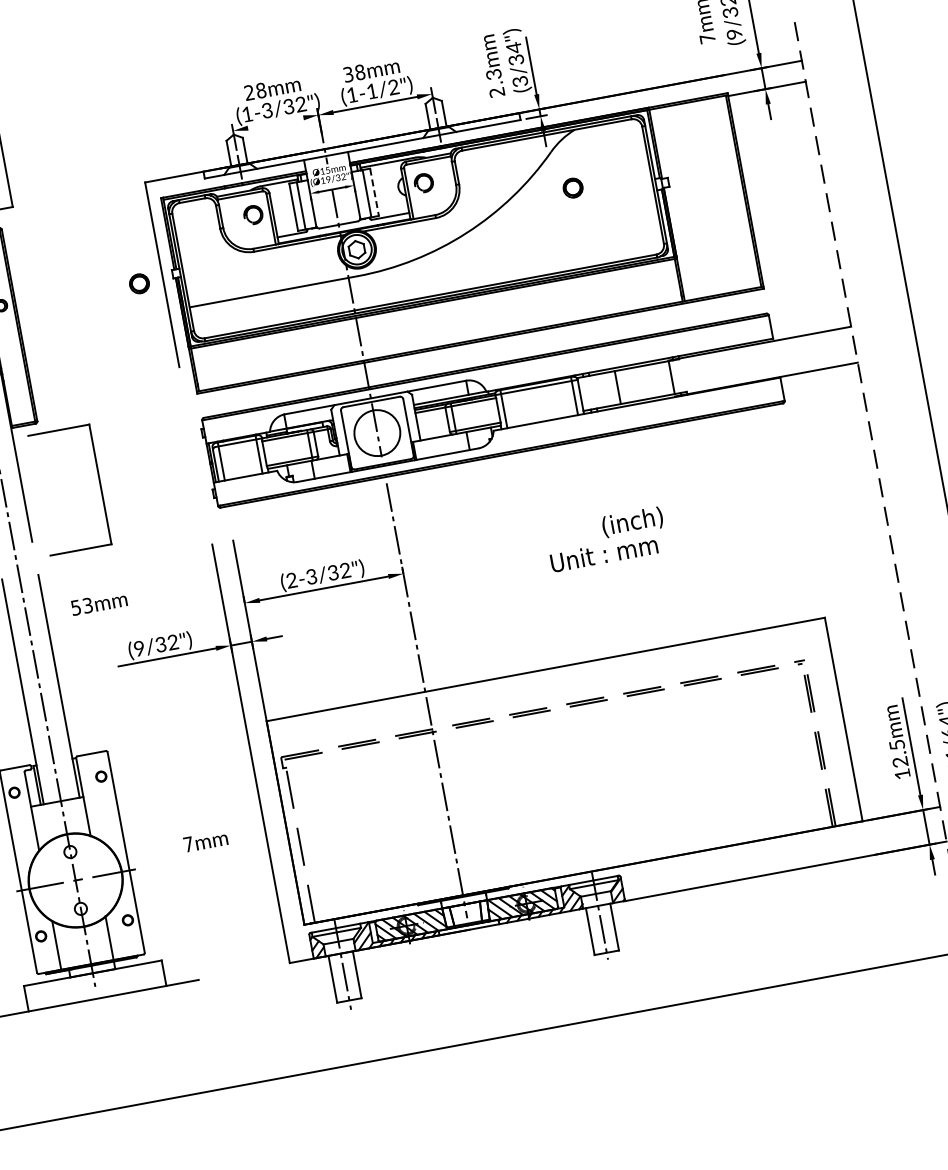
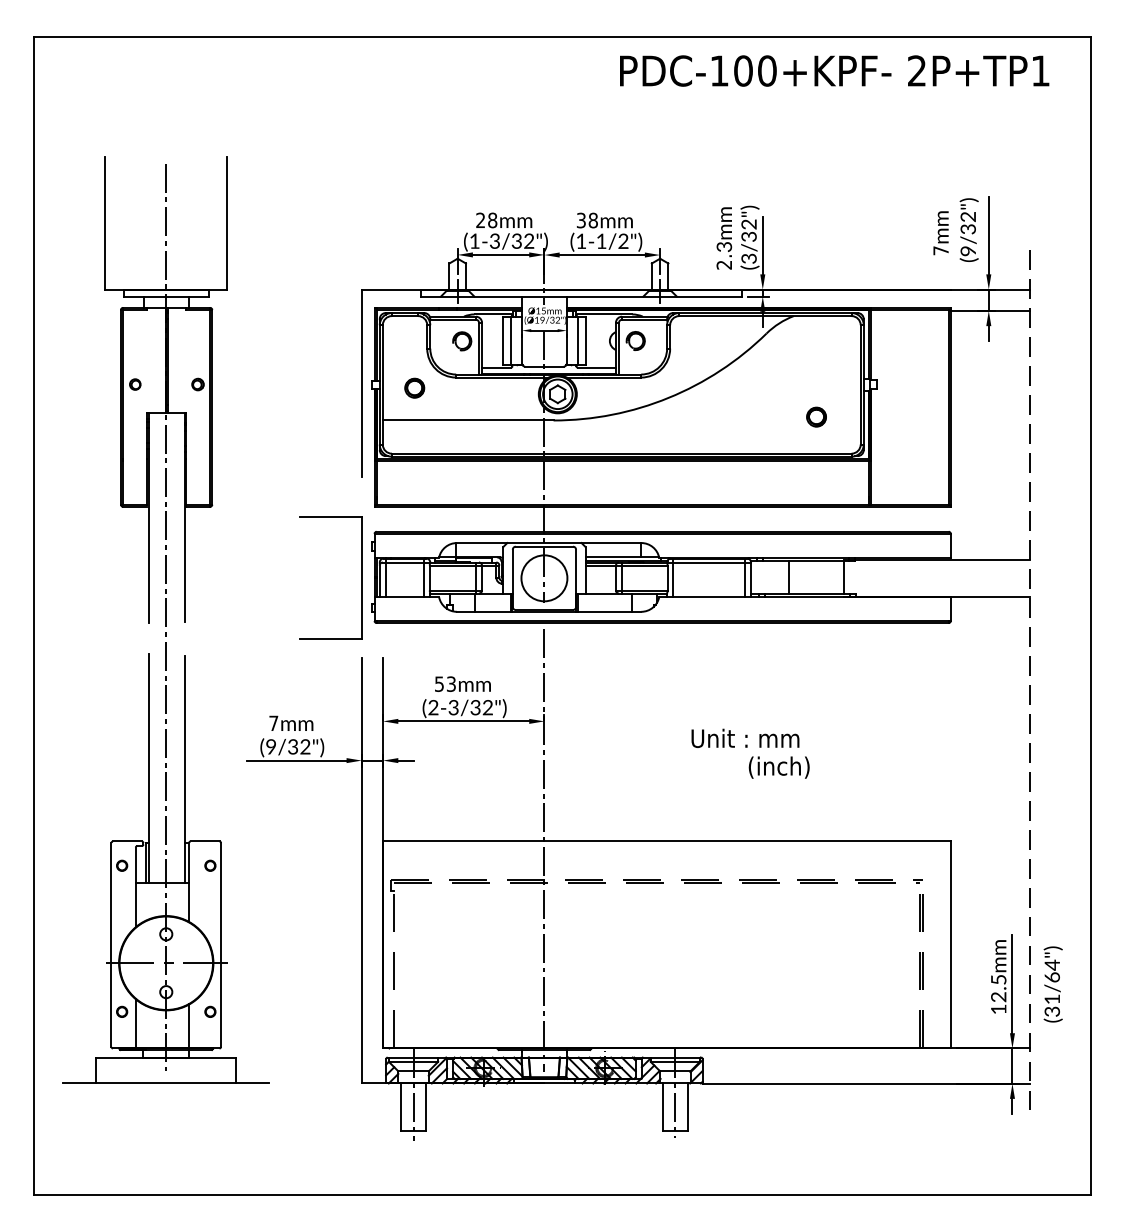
text: (513, 48) -> (748, 224), (3/34") -> (3/32")
line: (275, 122) -> (500, 254), added
part: (572, 187) -> (816, 416), moved
line: (374, 192) -> (585, 341), dashed -> solid
part: (139, 283) -> (414, 387), moved
part: (99, 483) -> (361, 577), moved
text: (631, 522) -> (778, 767), moved
text: (98, 602) -> (462, 683), moved
text: (205, 840) -> (291, 722), moved

